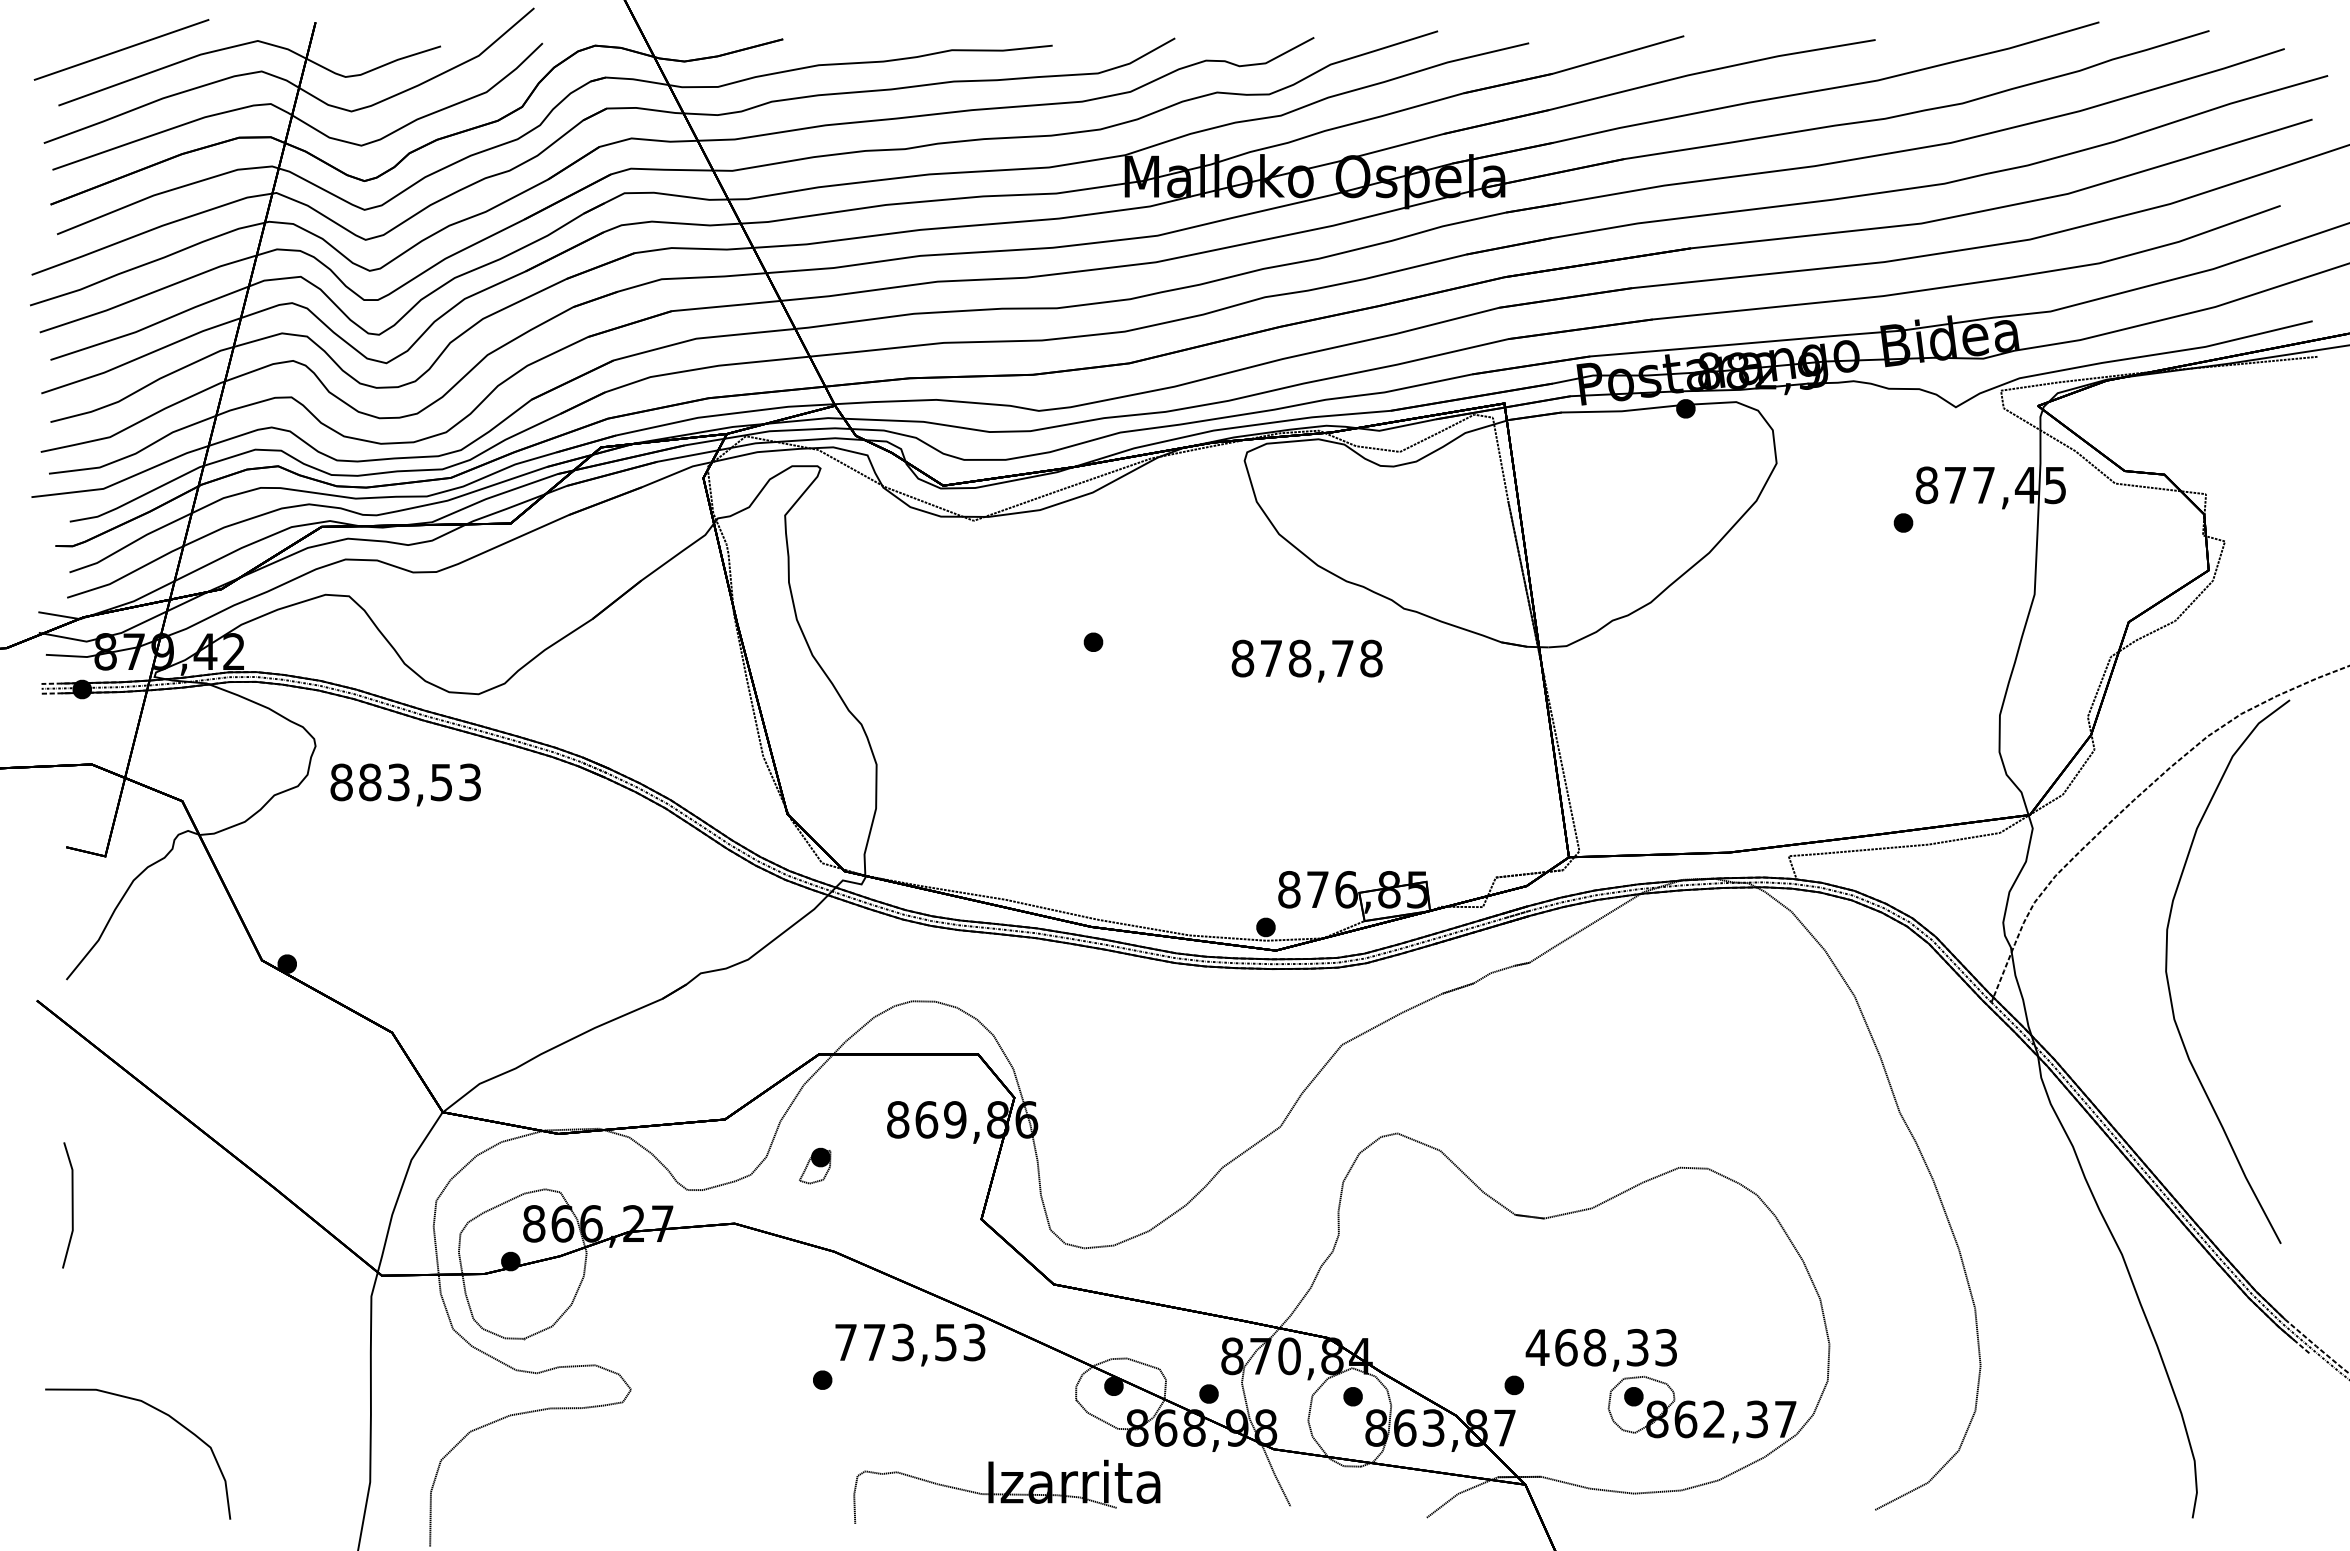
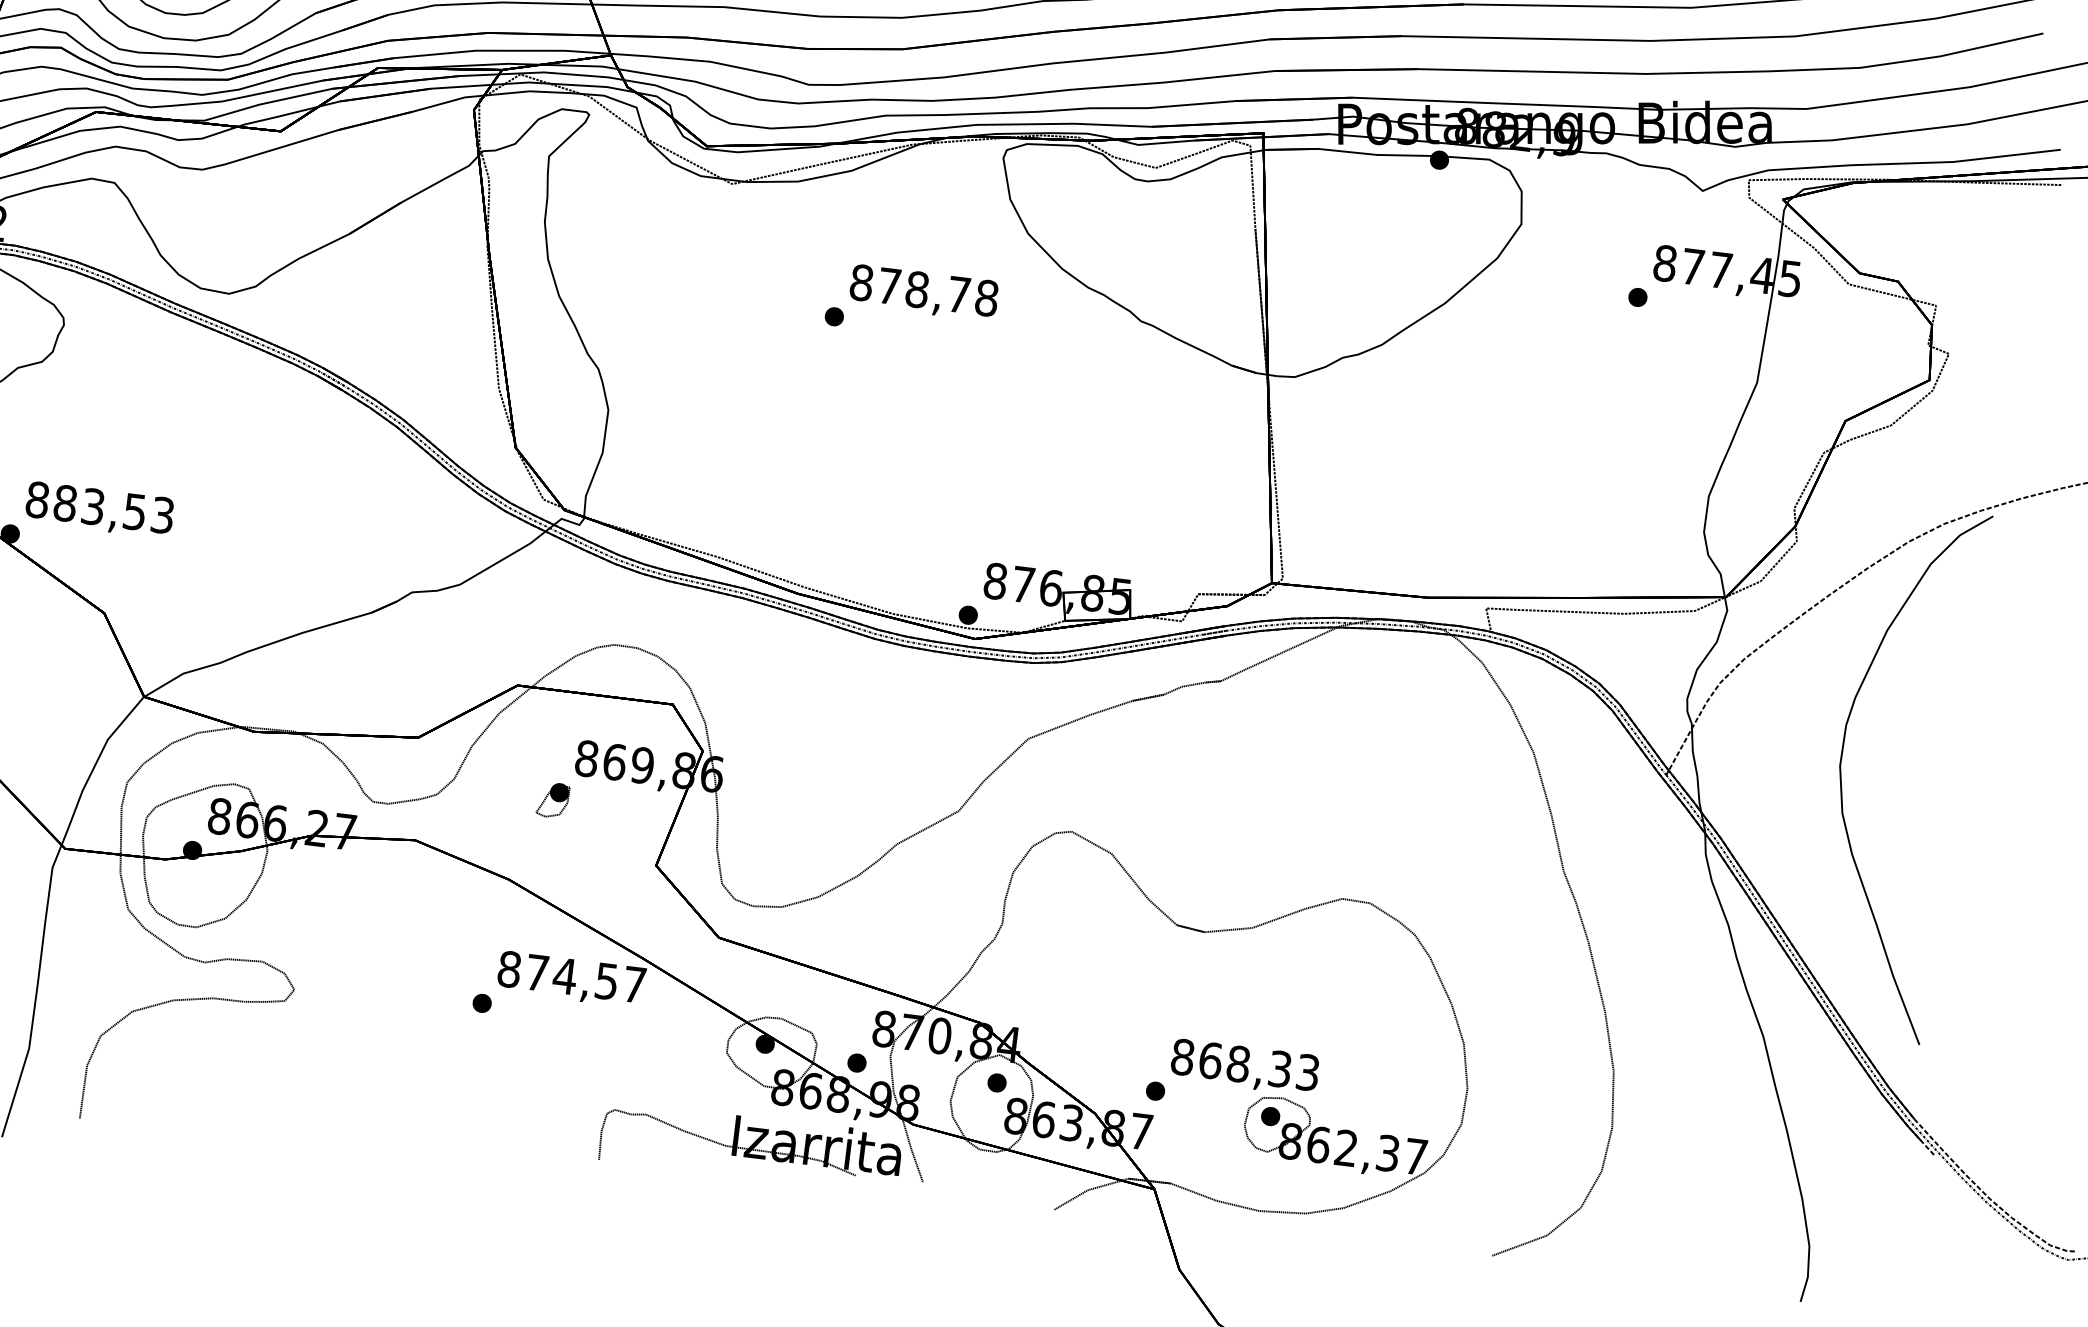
text: (1306, 660) -> (923, 292), moved
text: (405, 784) -> (99, 509), moved
part: (815, 1165) -> (553, 799), moved
text: (910, 1342) -> (572, 977), 773,53 -> 874,57
text: (1537, 1347) -> (1182, 1057), 468,33 -> 868,33
part: (1006, 1491) -> (750, 1146), moved

